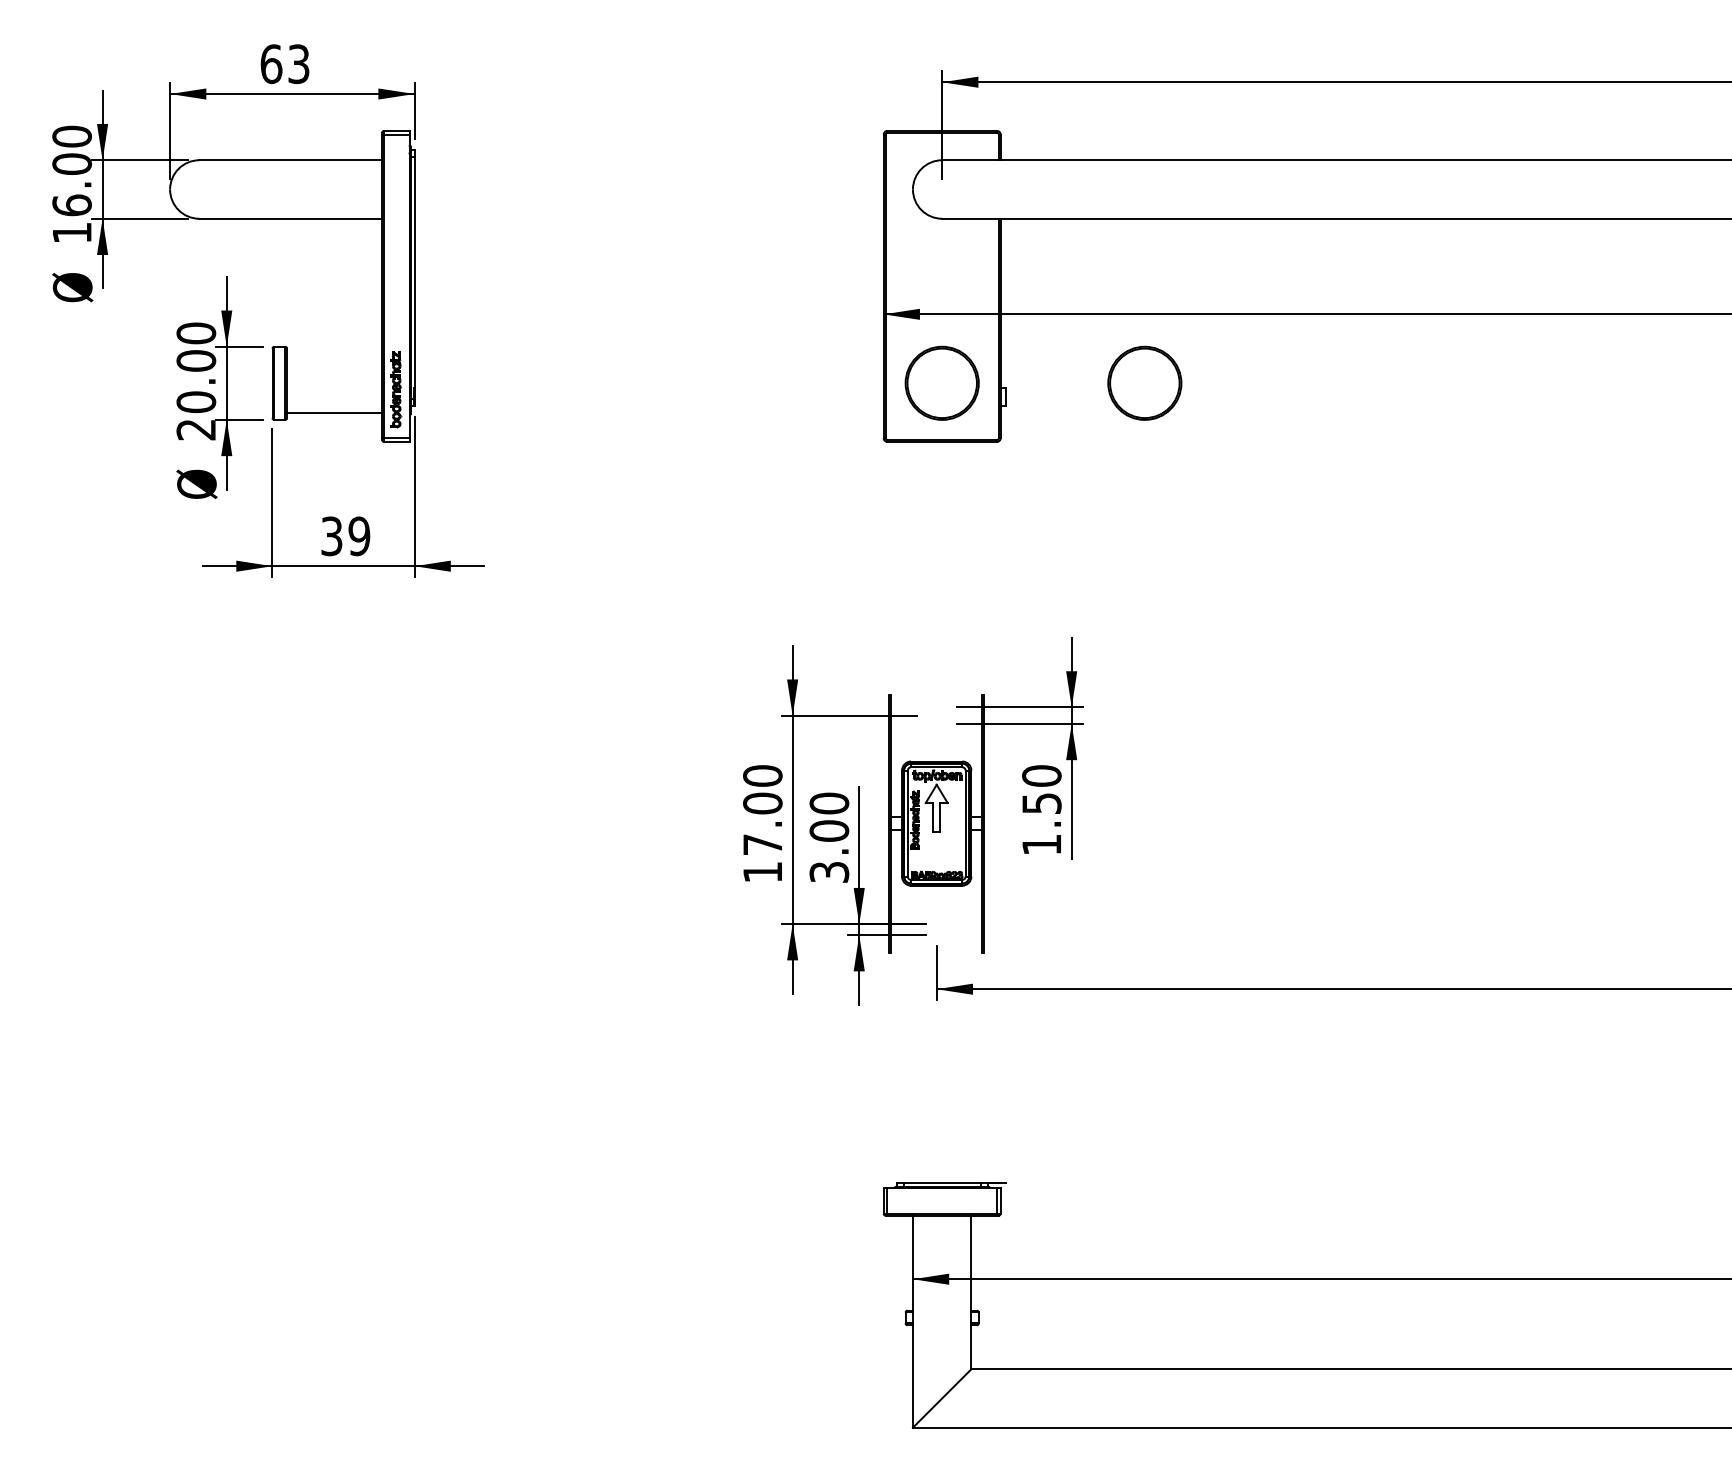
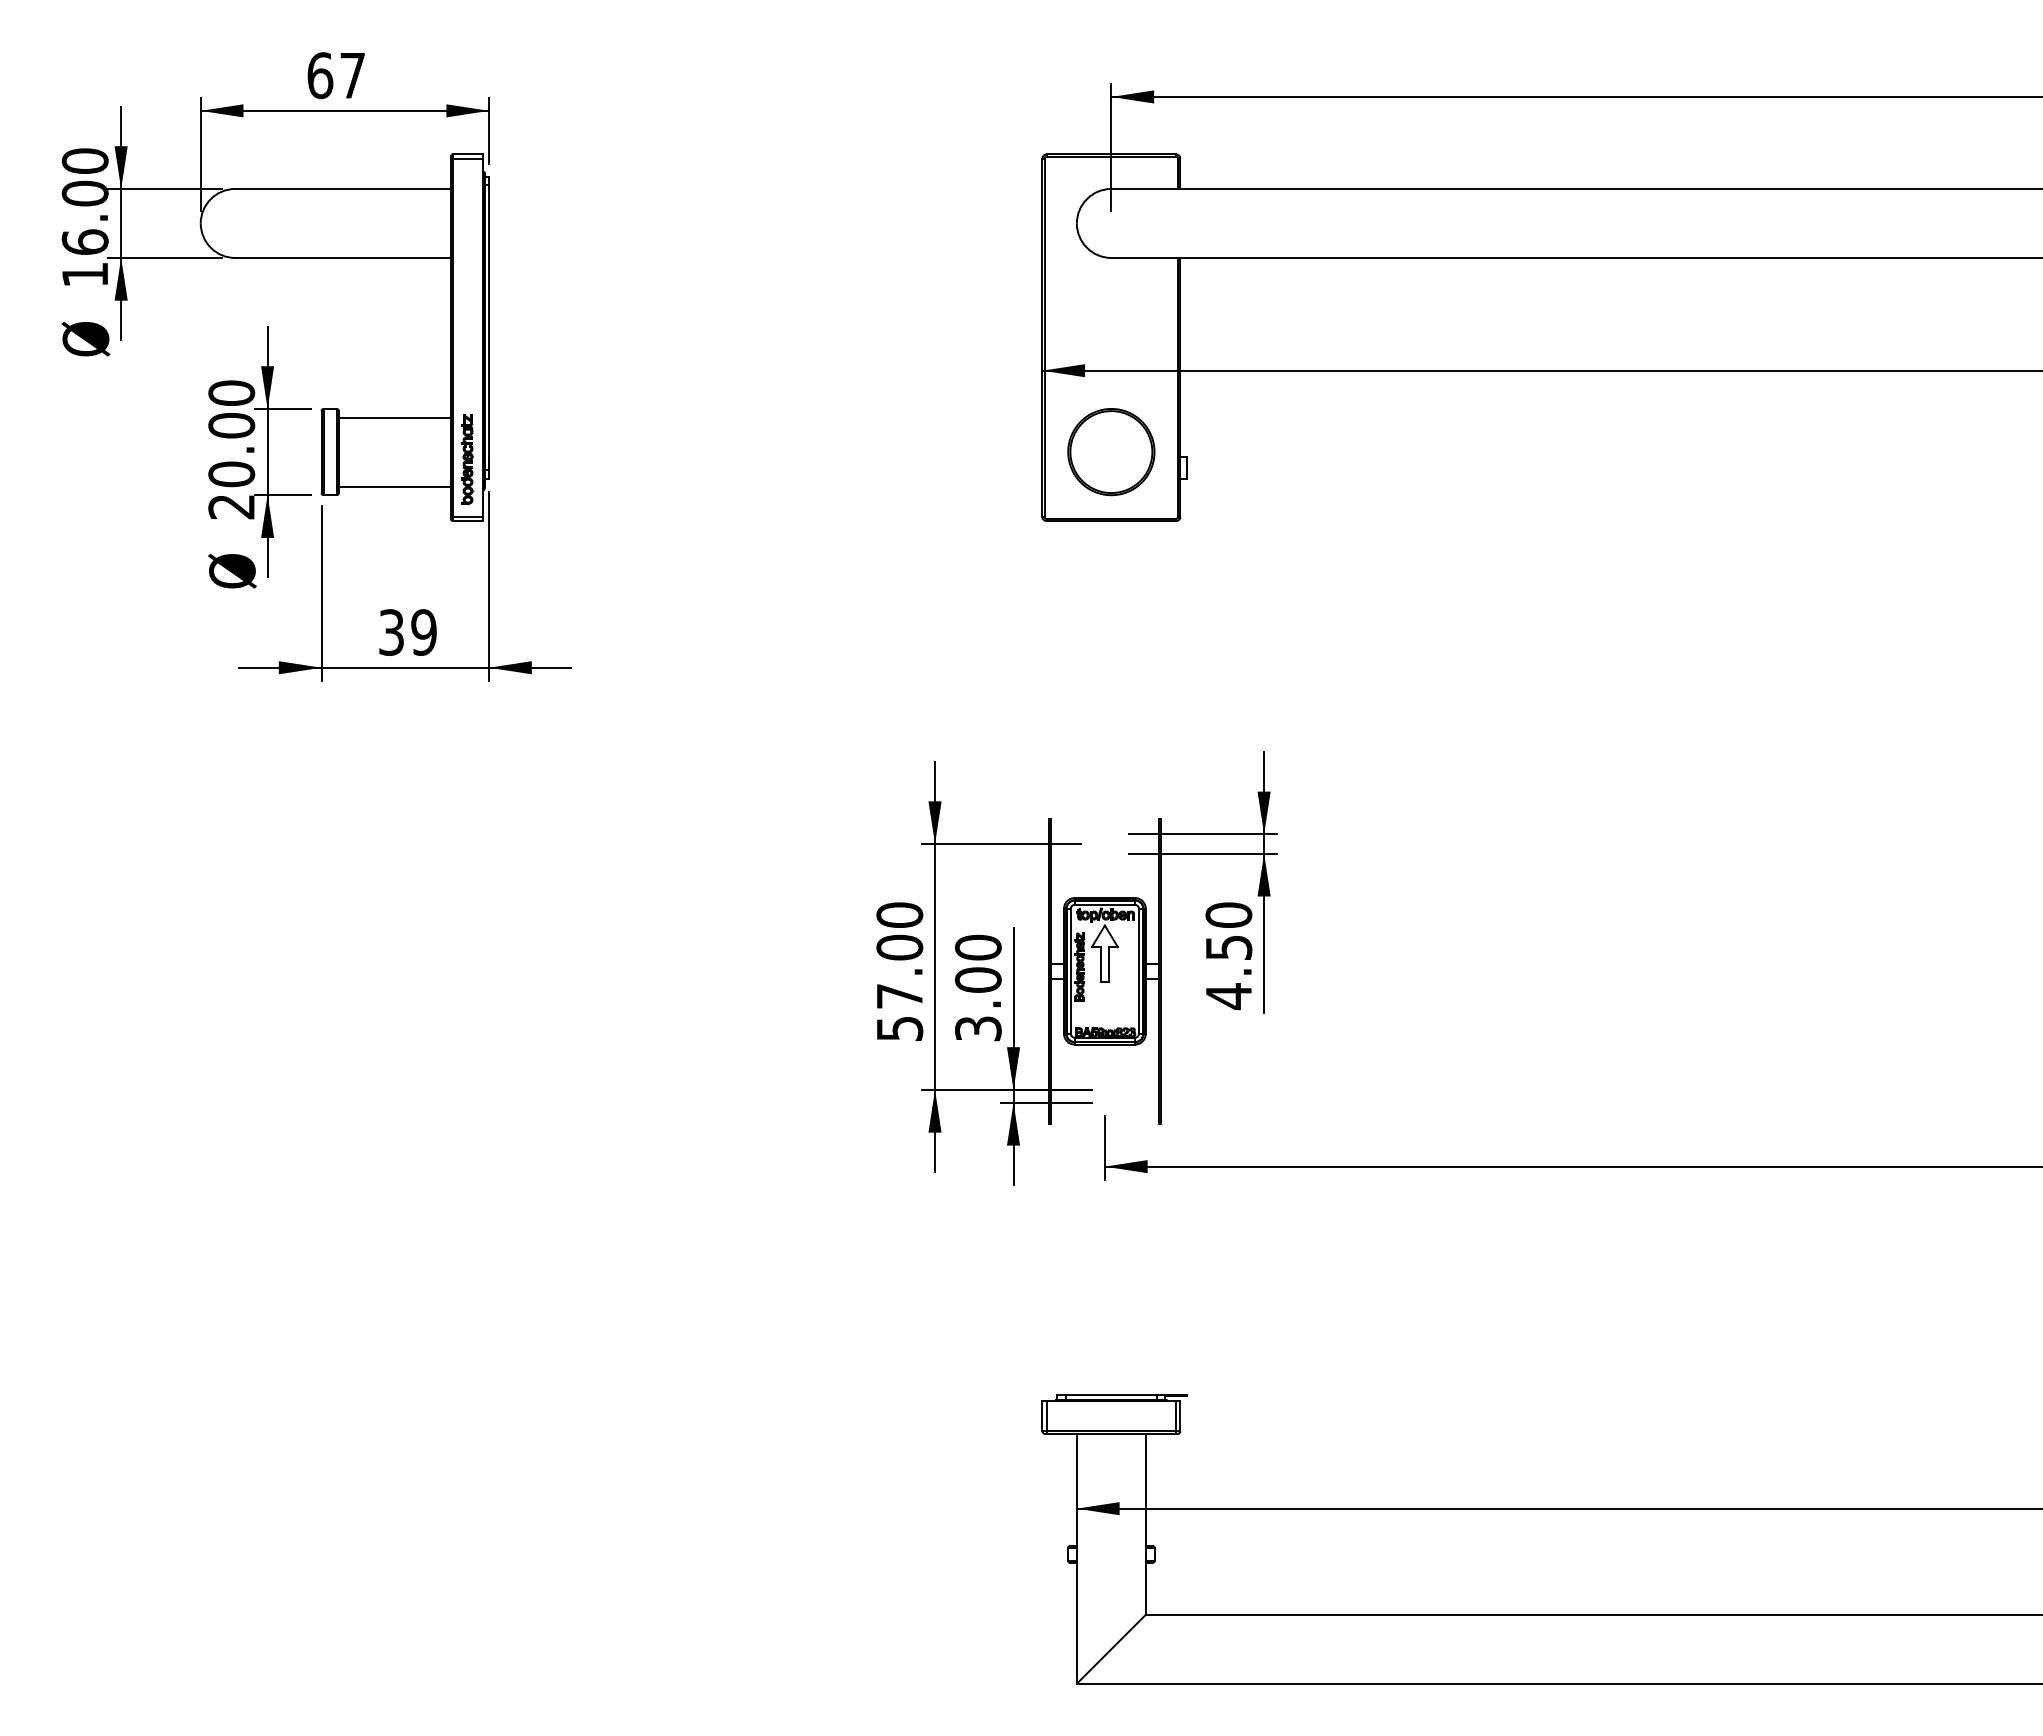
text: (298, 64) -> (352, 75), 63 -> 67
line: (334, 354) -> (394, 417), added
part: (1144, 383) -> (1350, 452), removed
text: (1041, 844) -> (1228, 996), 1.50 -> 4.50
text: (763, 872) -> (900, 1028), 17.00 -> 57.00

